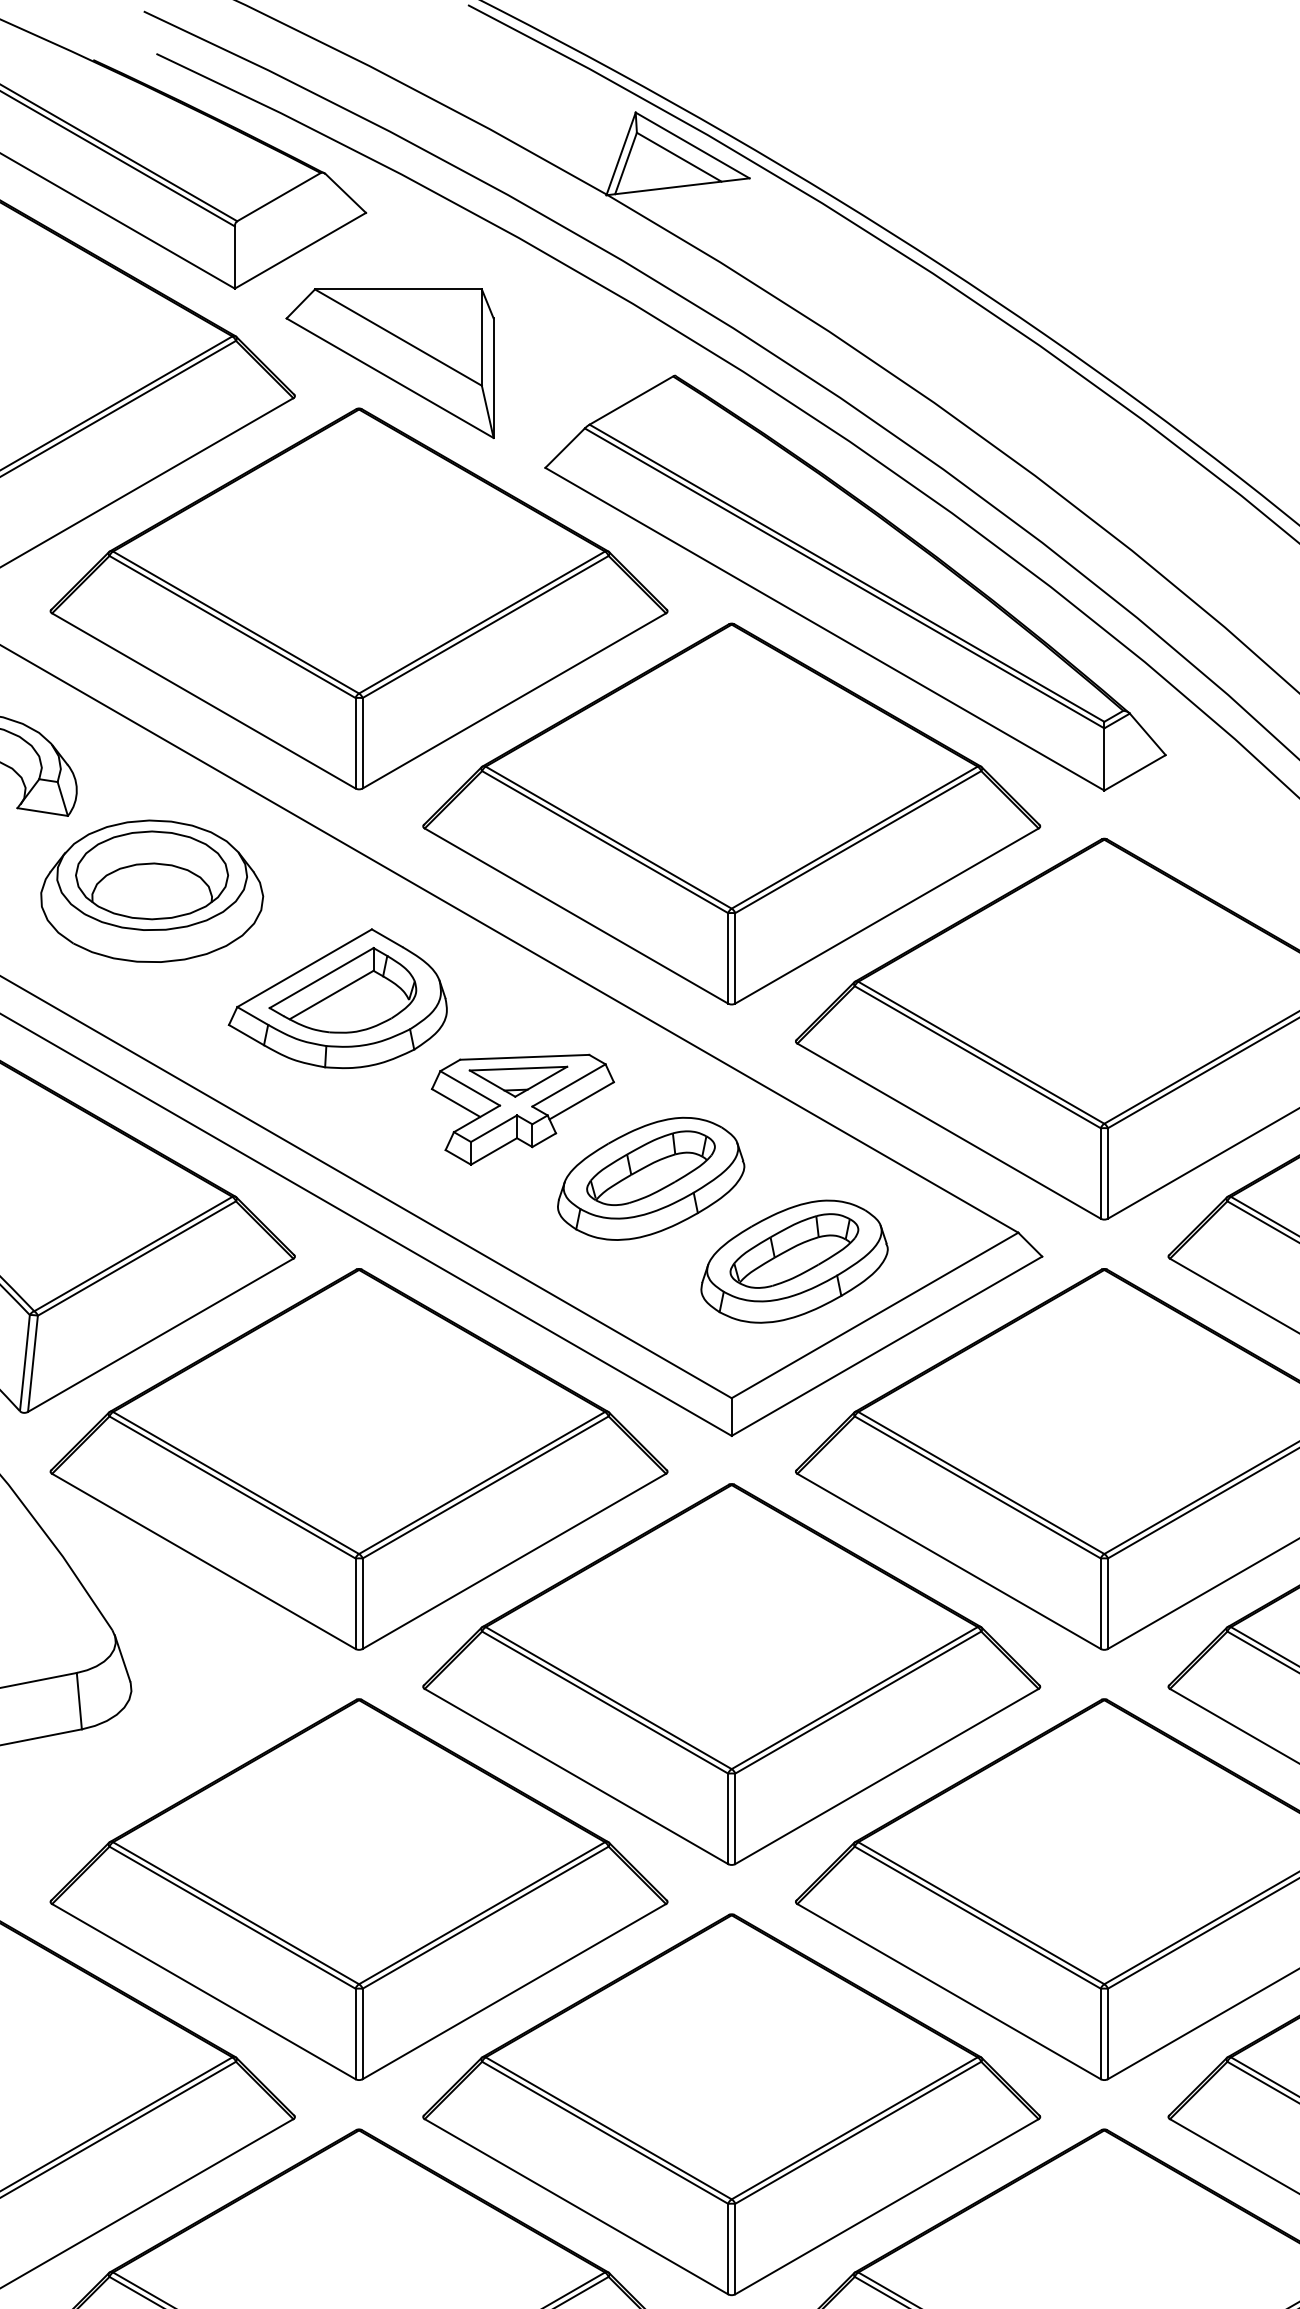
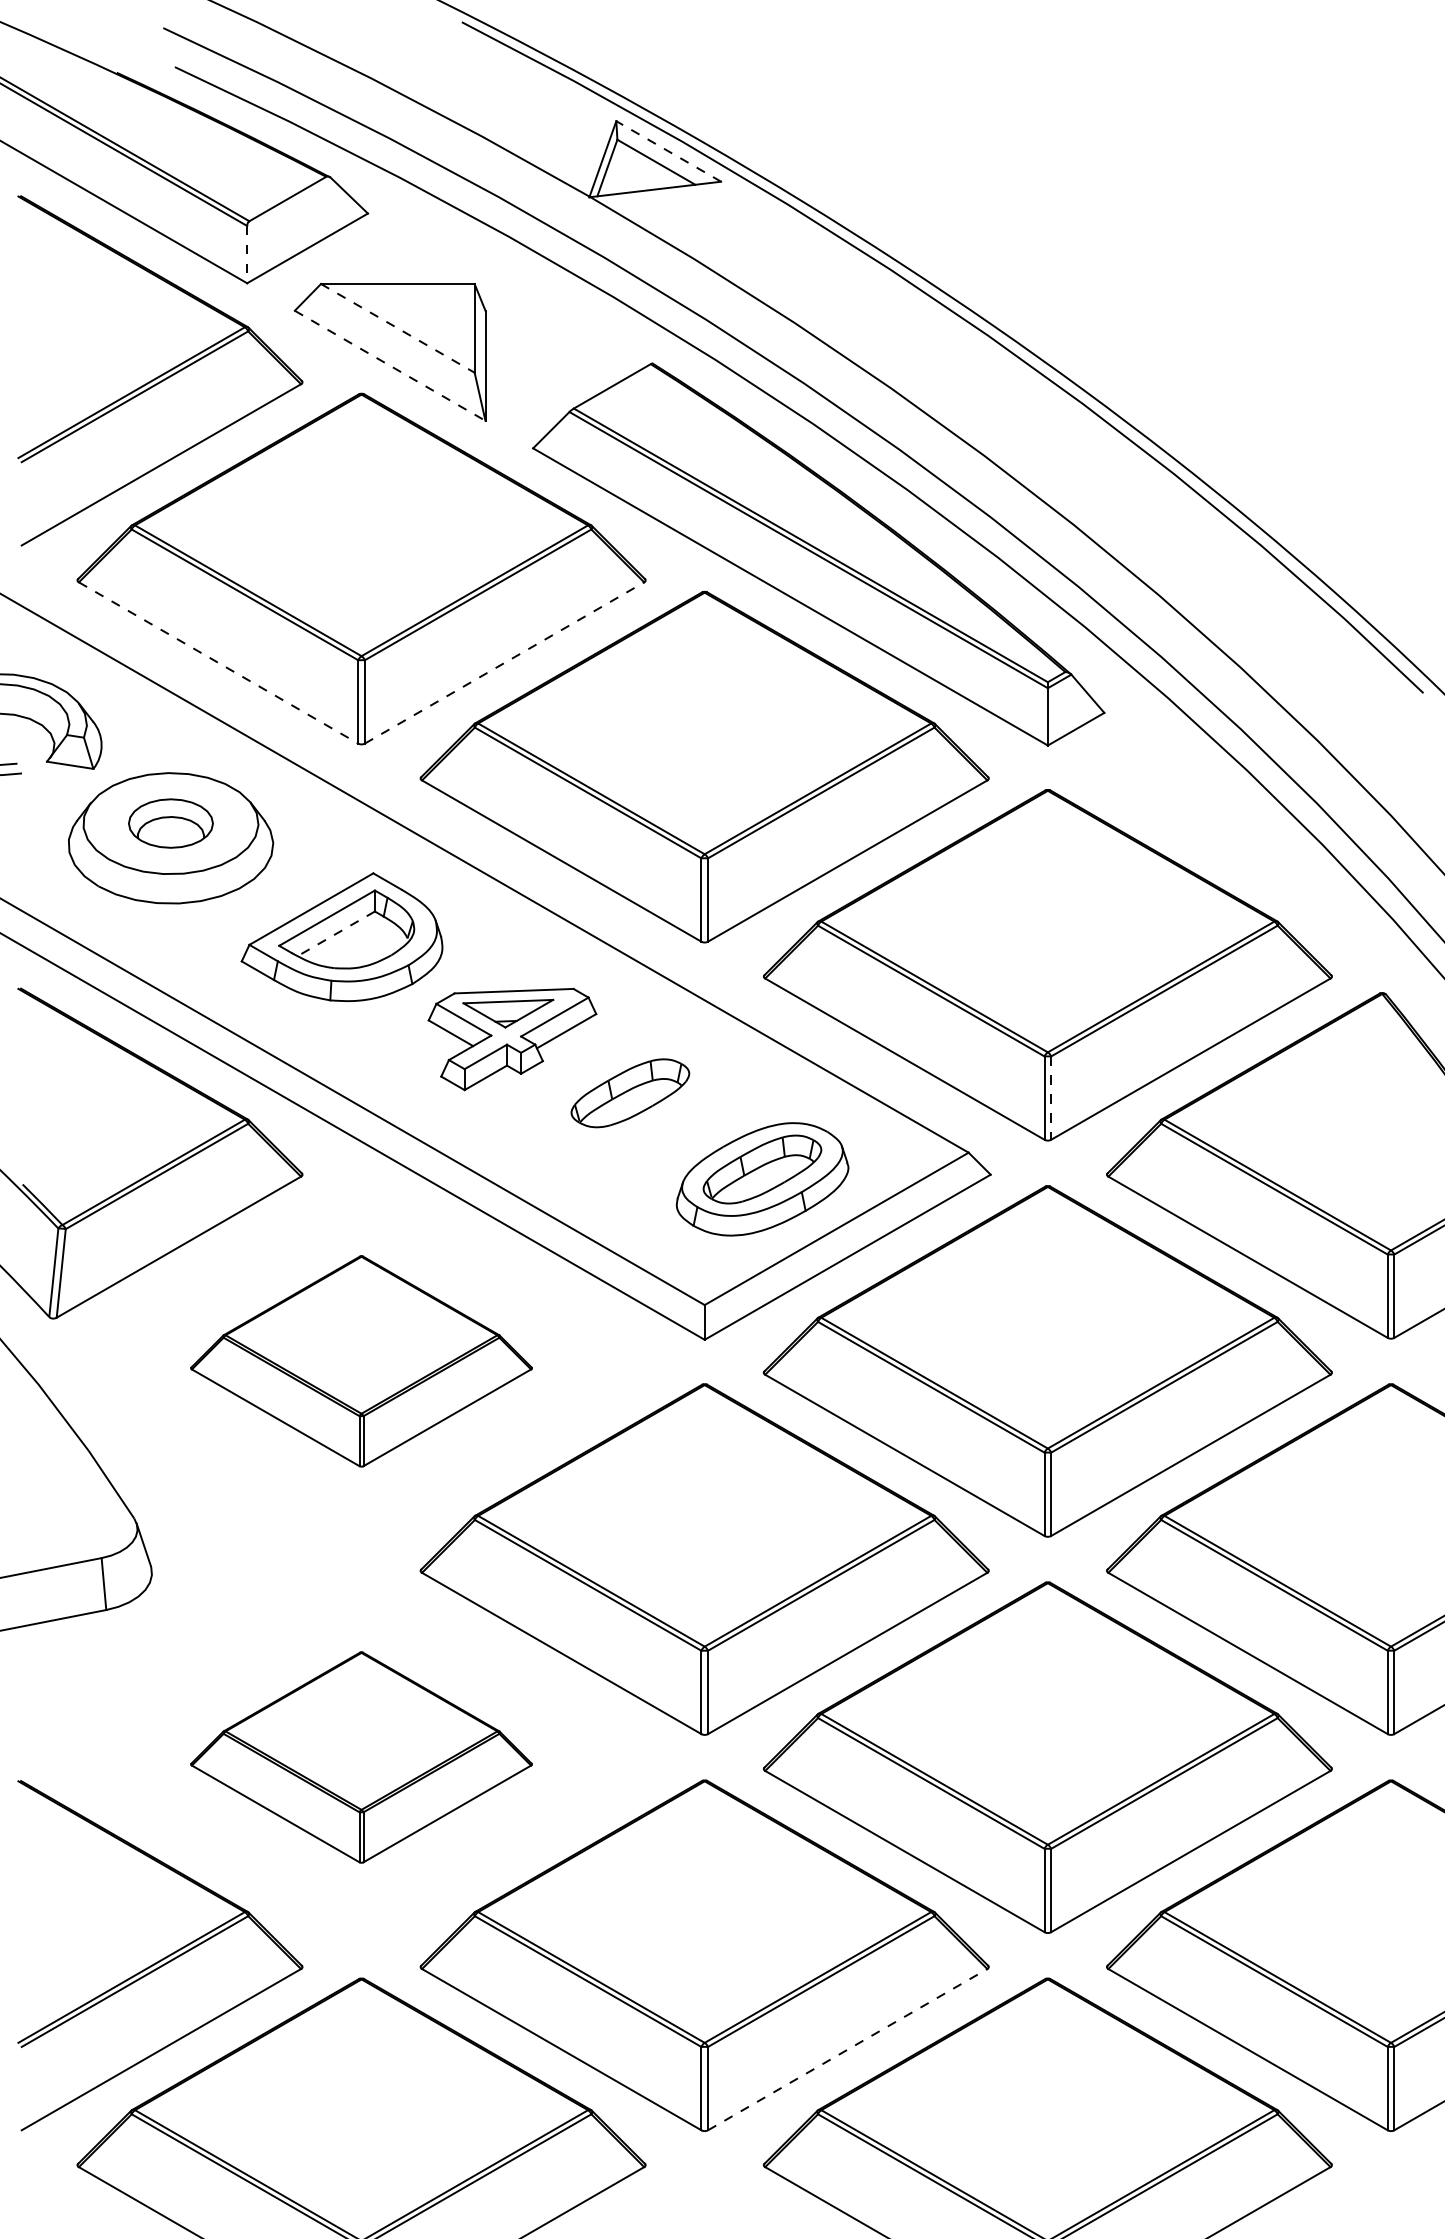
line: (692, 145) -> (668, 151), solid -> dashed
line: (235, 257) -> (247, 254), solid -> dashed
line: (398, 337) -> (397, 328), solid -> dashed
line: (390, 378) -> (390, 366), solid -> dashed
line: (514, 700) -> (504, 662), solid -> dashed
line: (204, 701) -> (219, 663), solid -> dashed
part: (151, 875) -> (170, 823), size x0.6
line: (331, 994) -> (336, 933), solid -> dashed
line: (1108, 1173) -> (1051, 1098), solid -> dashed
part: (651, 1179) -> (630, 1103), removed
part: (359, 1459) -> (361, 1361), size x0.6
part: (359, 1889) -> (361, 1757), size x0.6
line: (887, 2206) -> (848, 2049), solid -> dashed

